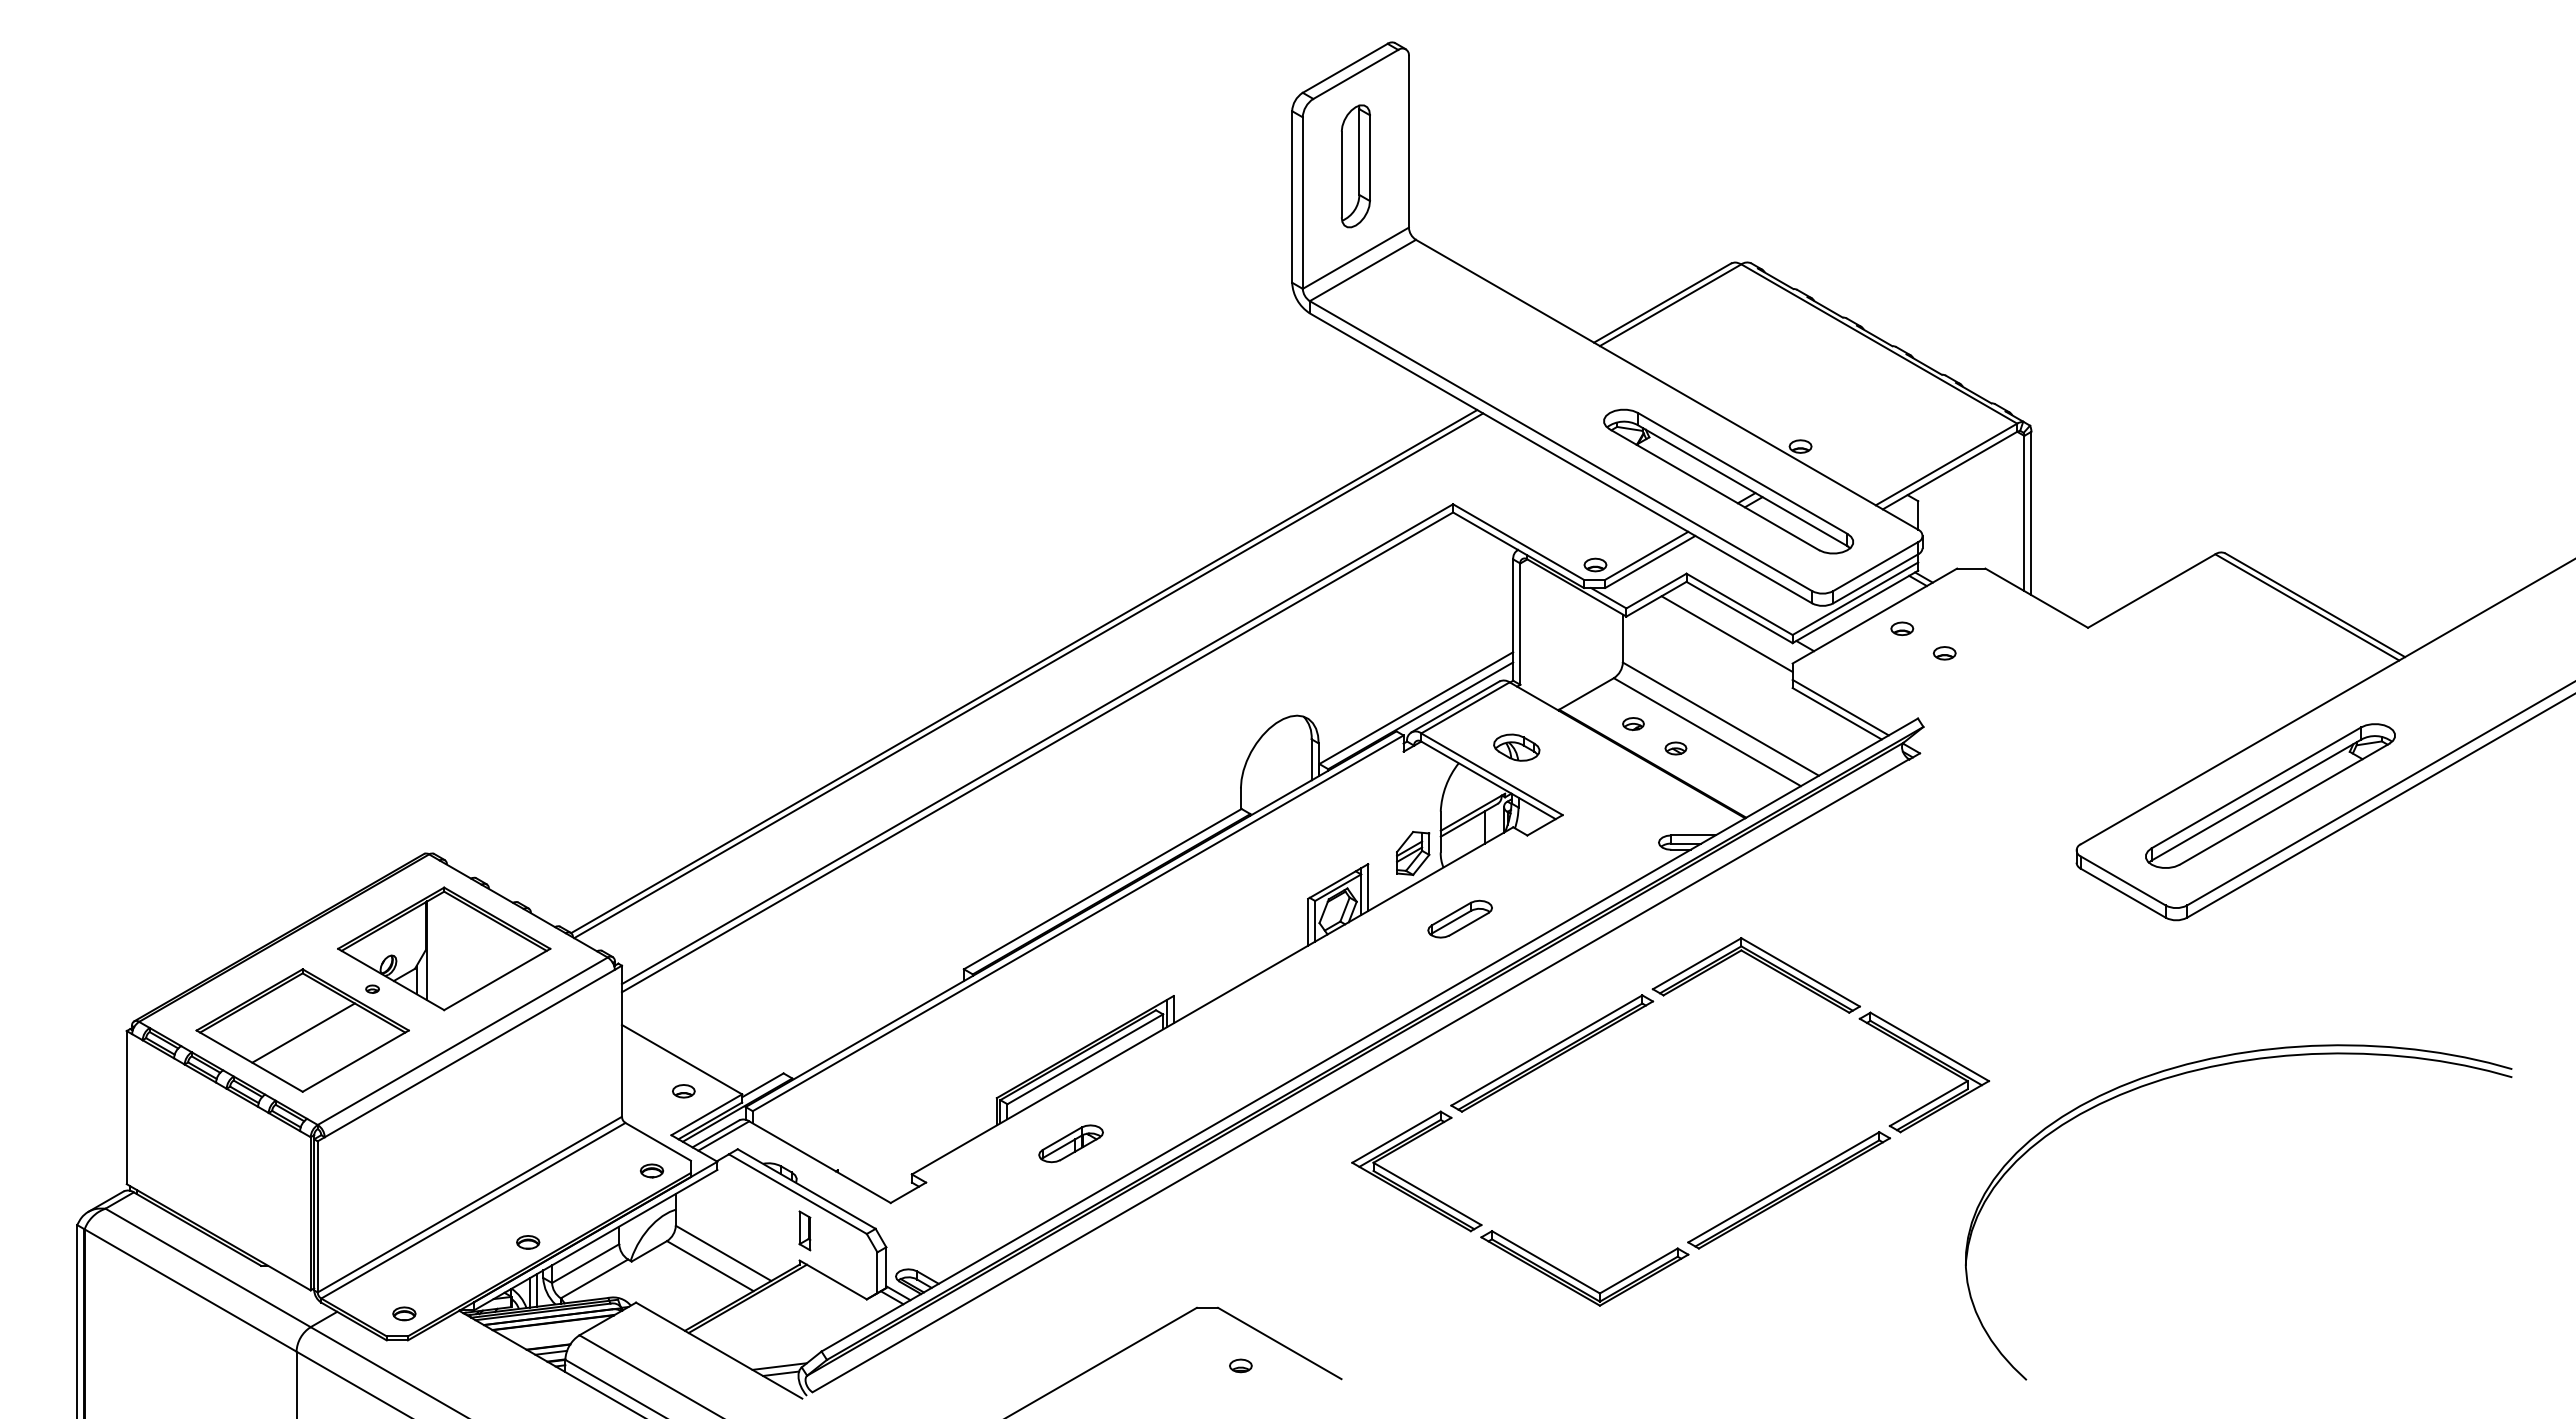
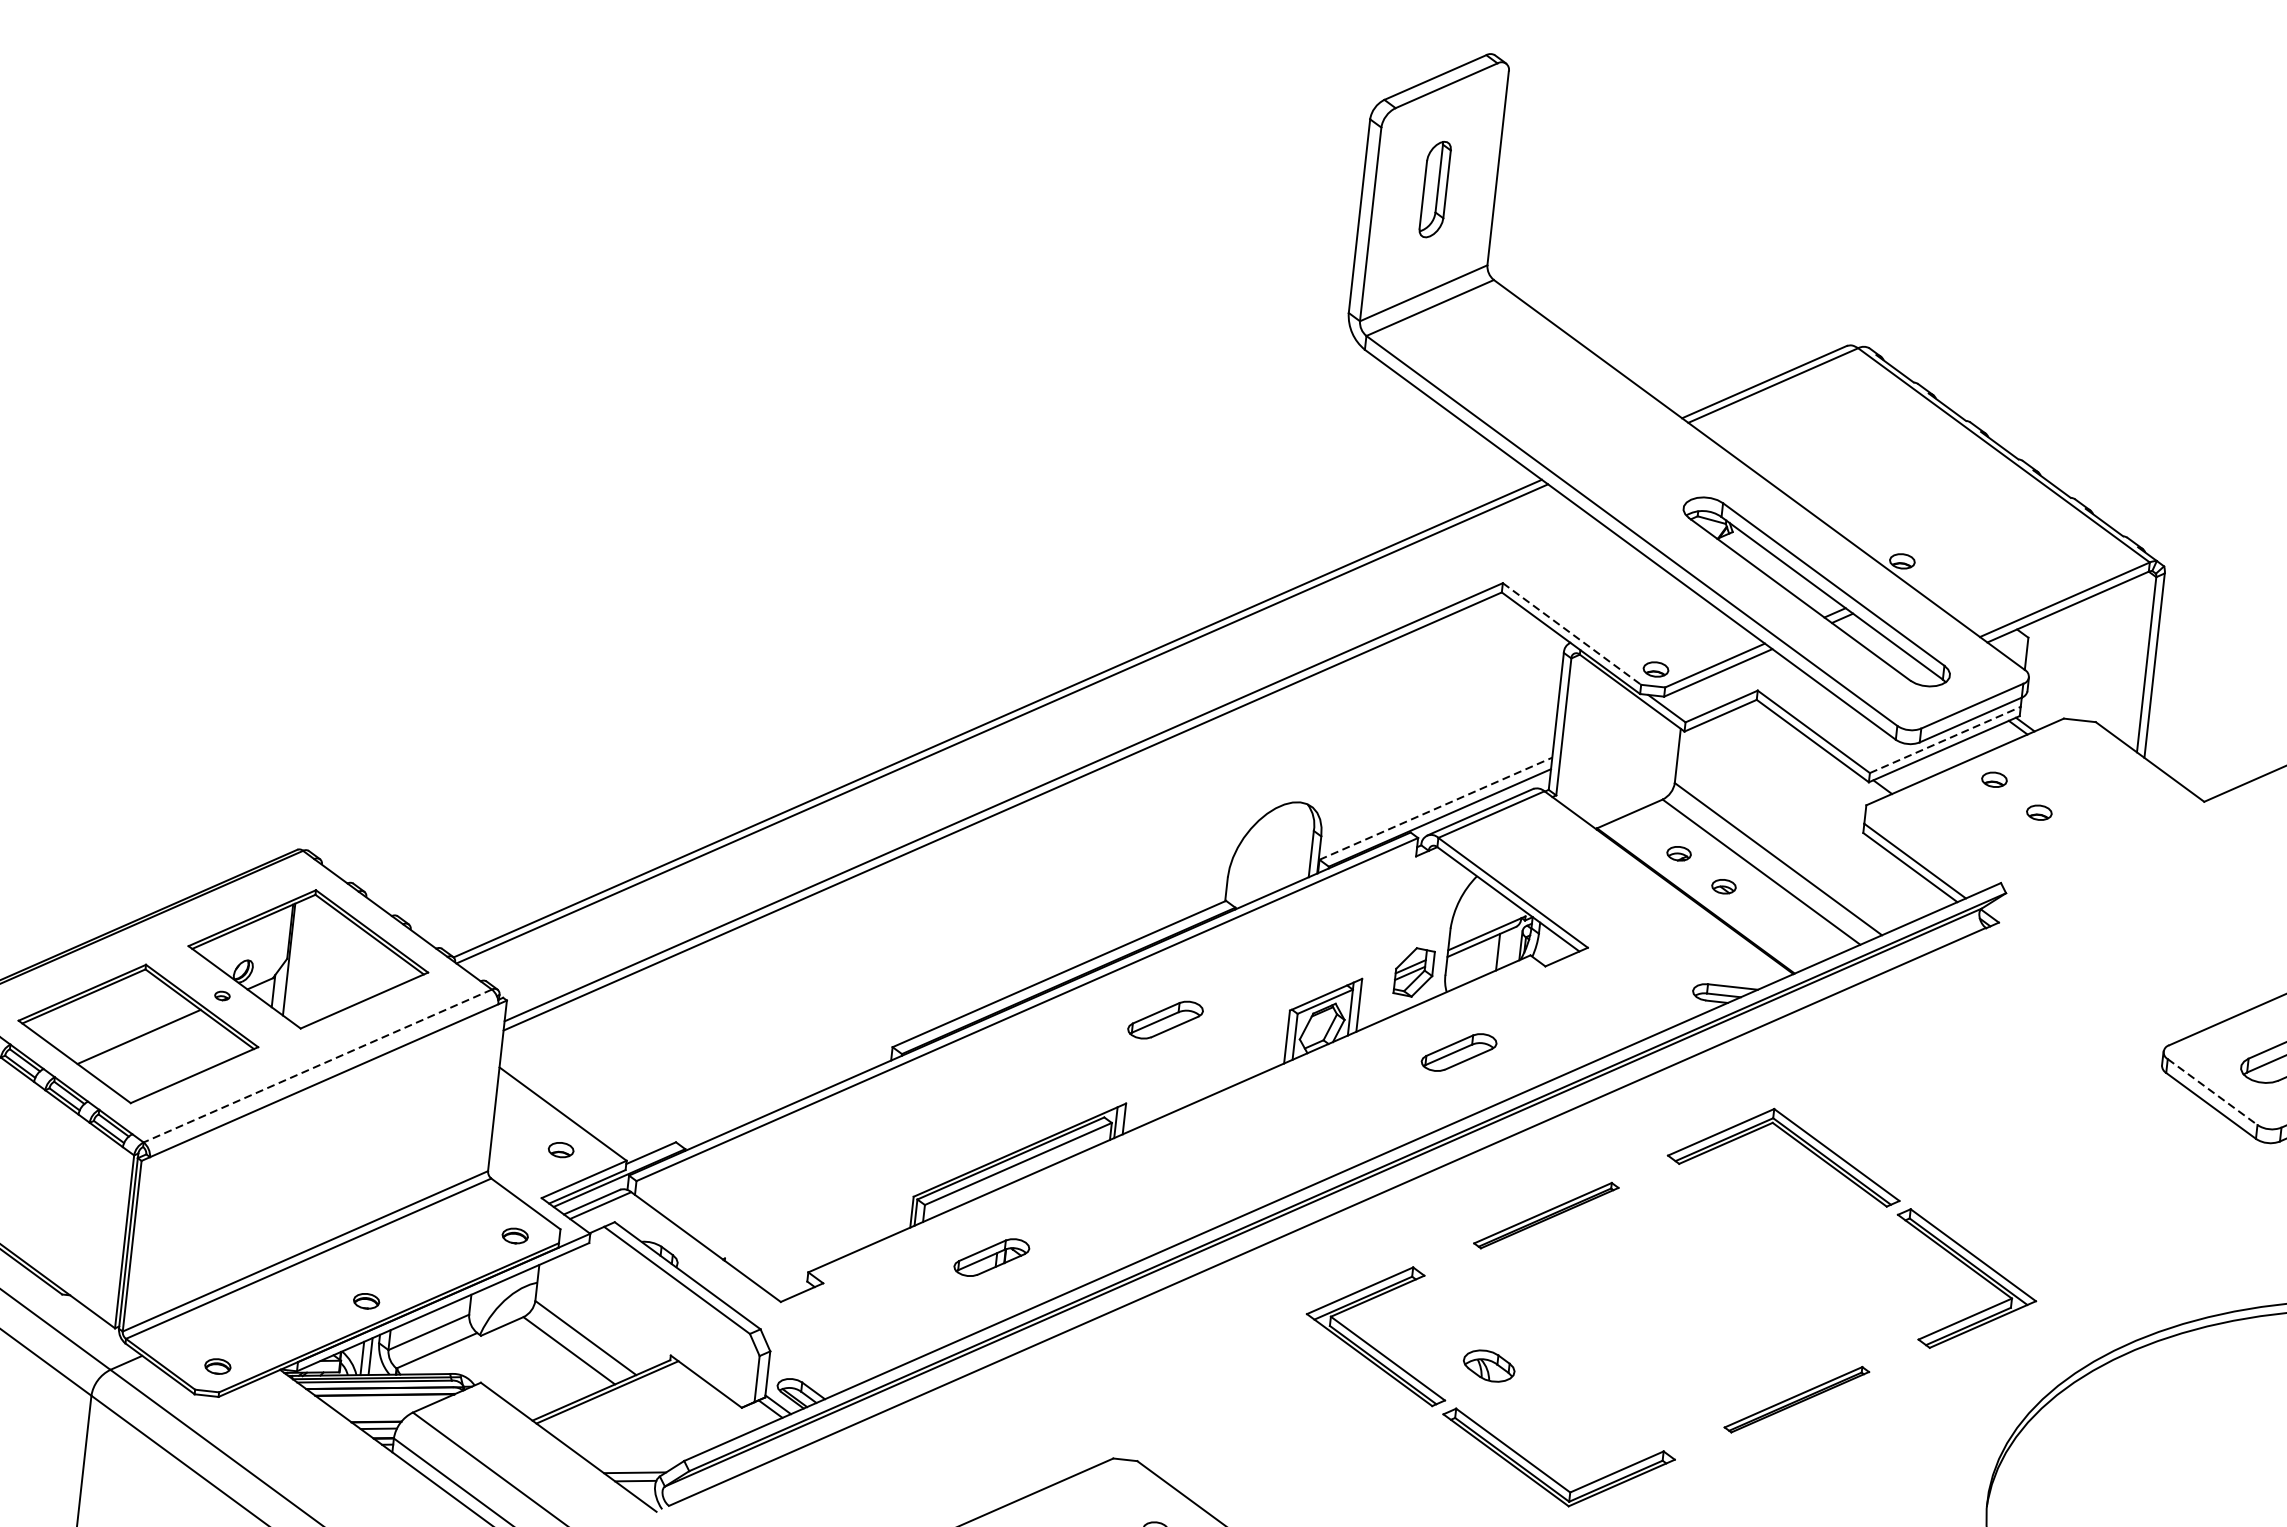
part: (1355, 166) -> (1434, 189), size x0.7
line: (1518, 542) -> (1571, 634), solid -> dashed
line: (1855, 598) -> (1945, 739), solid -> dashed
line: (1726, 633) -> (1795, 763), removed
line: (1416, 708) -> (1436, 809), solid -> dashed
part: (1516, 747) -> (1488, 1365), moved
line: (2123, 881) -> (2212, 1092), solid -> dashed
part: (1199, 918) -> (1164, 1019), added
line: (462, 1041) -> (317, 1066), solid -> dashed
part: (1552, 1053) -> (1546, 1215), size x0.6
part: (1789, 1190) -> (1797, 1399), size x0.6
part: (804, 1230) -> (680, 1322), removed

